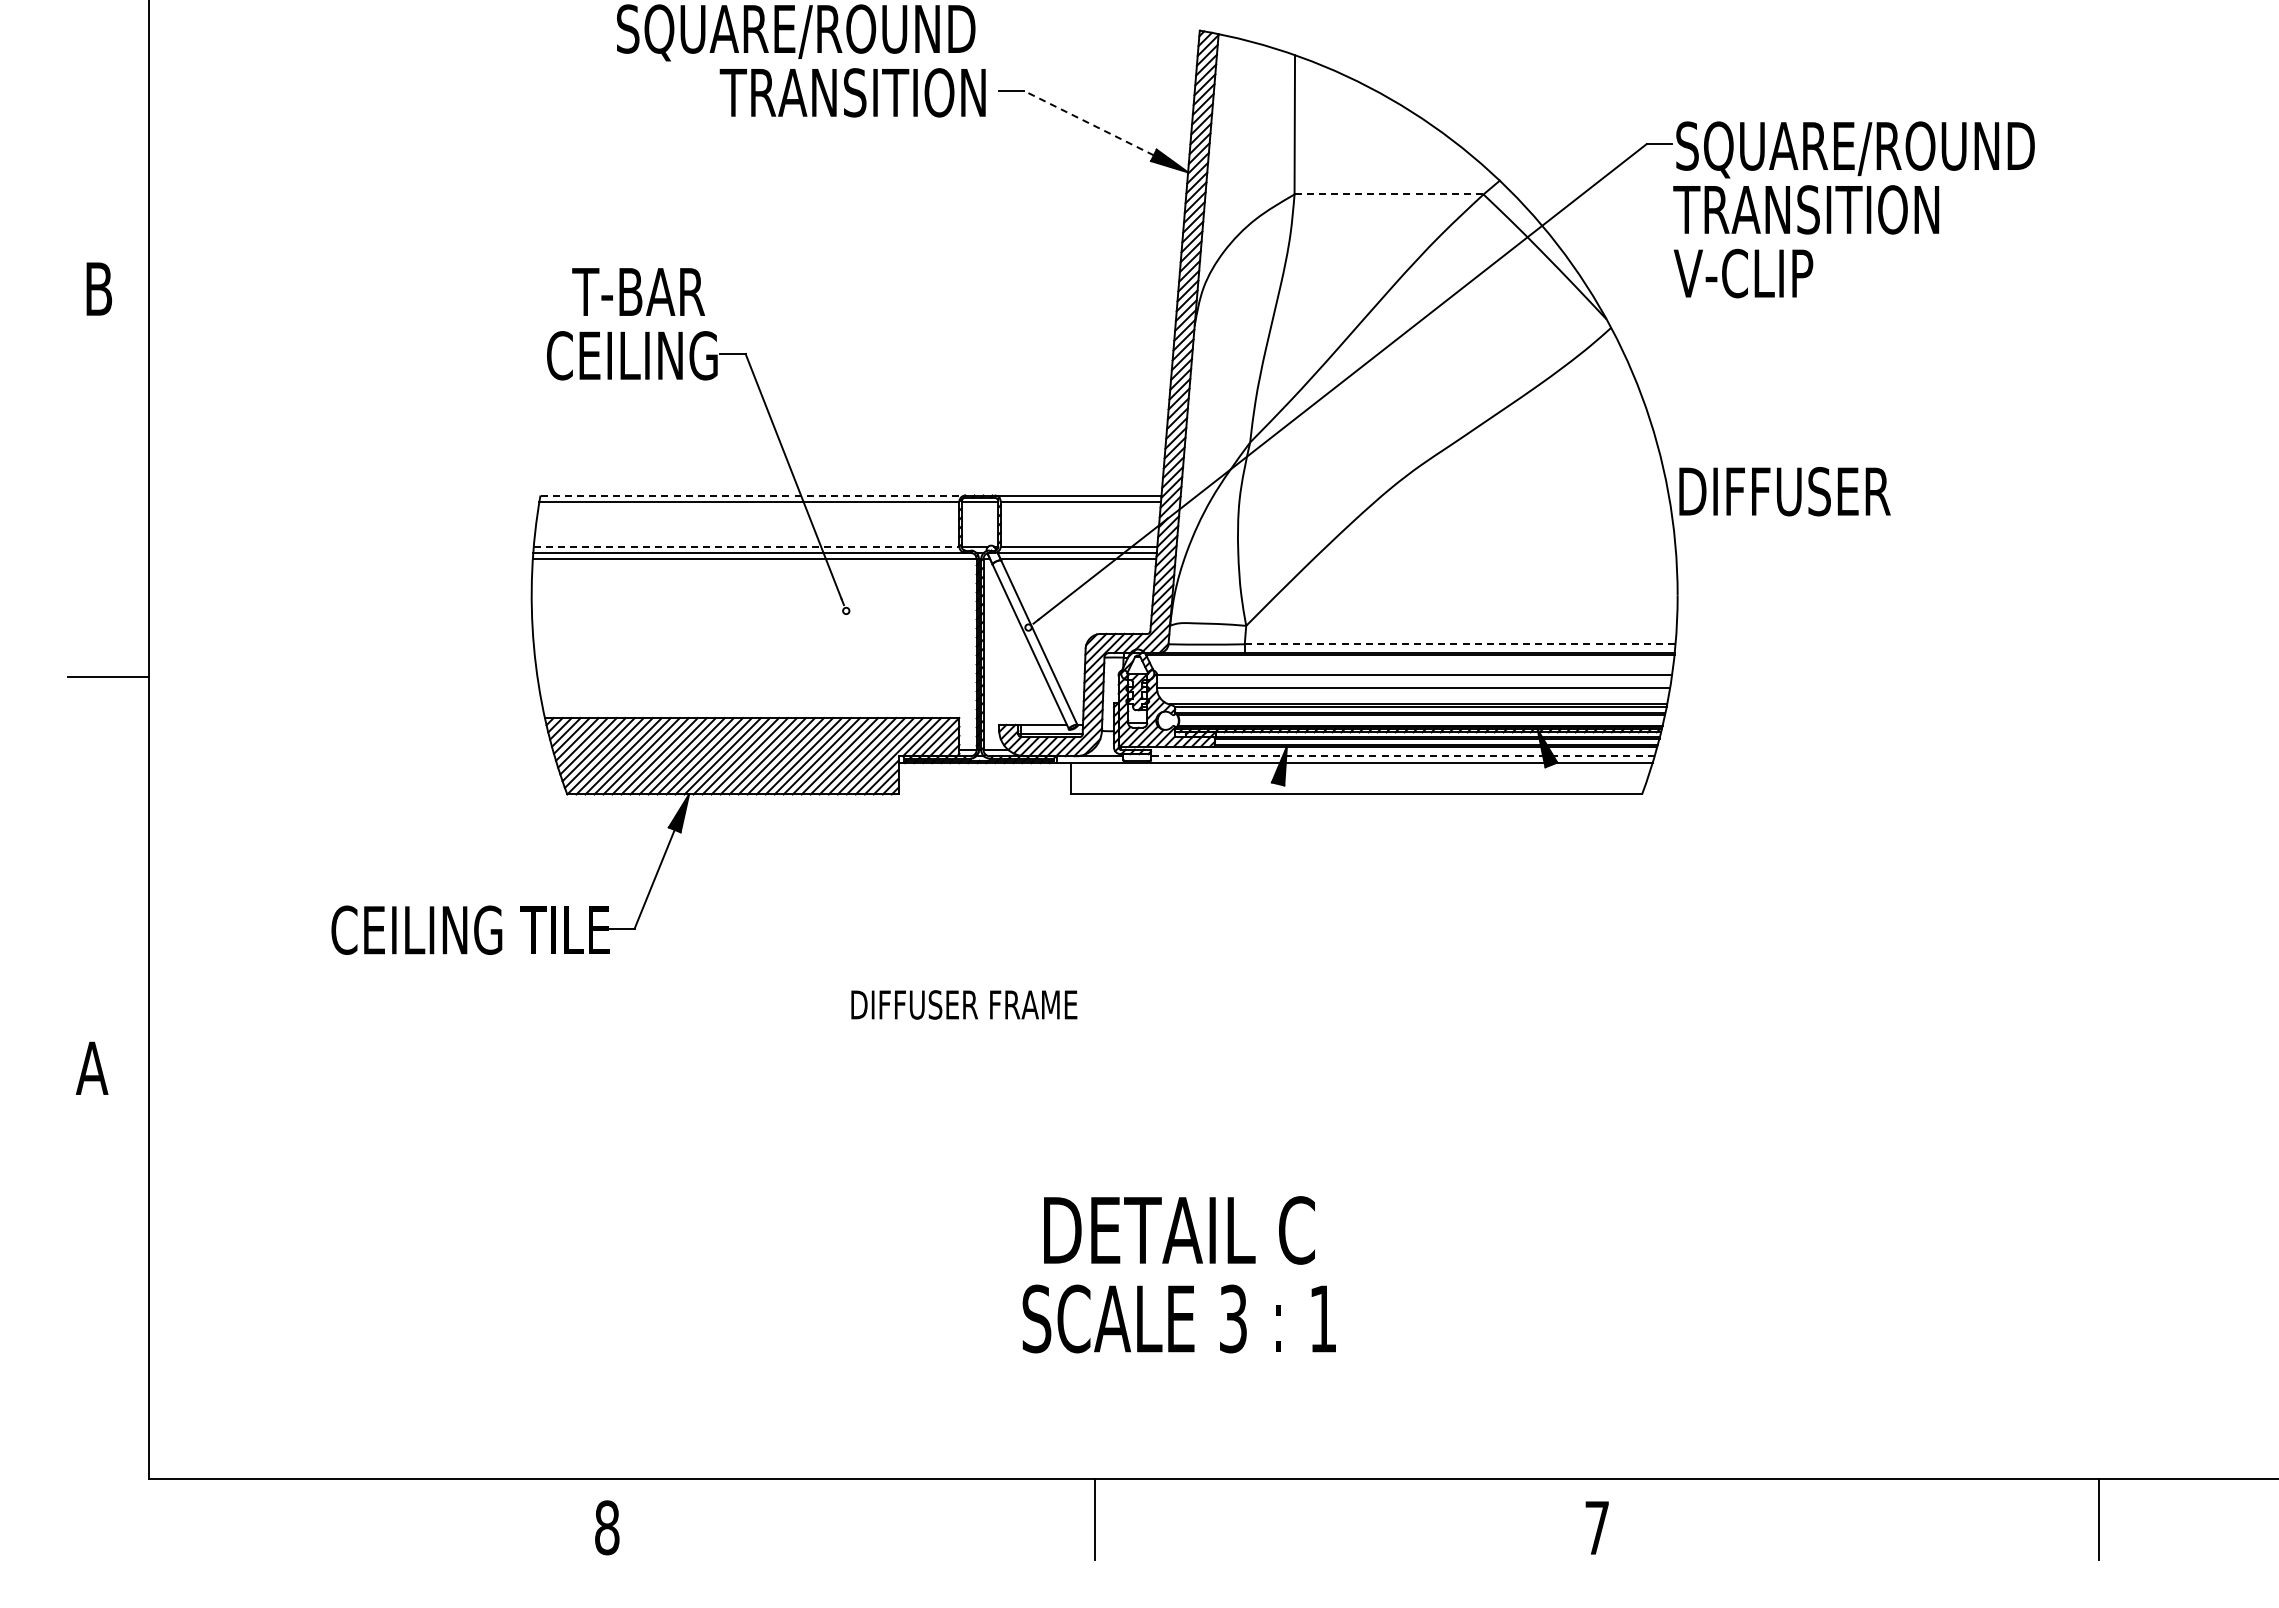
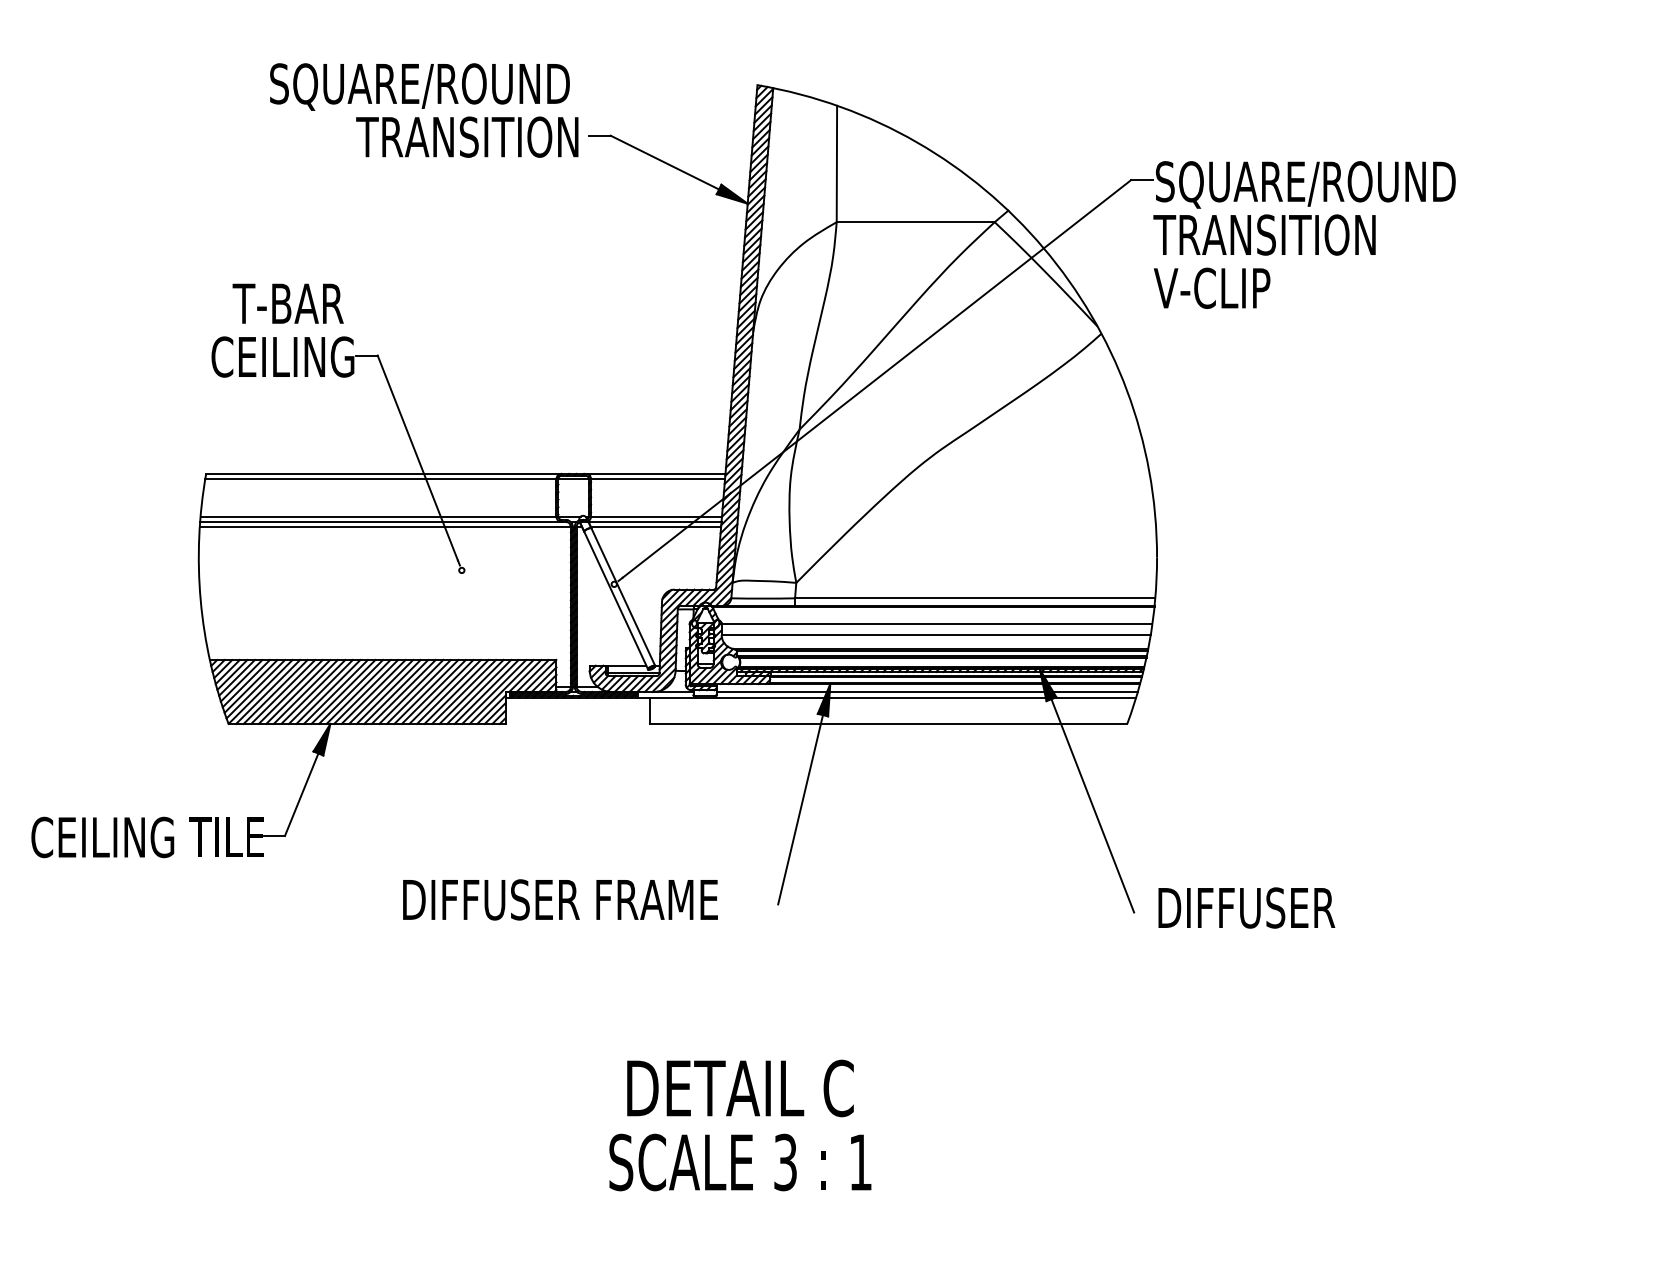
line: (1088, 123) -> (664, 162), dashed -> solid
line: (1389, 194) -> (916, 222), dashed -> solid
part: (1784, 491) -> (1246, 907), moved
line: (753, 495) -> (384, 473), dashed -> solid
line: (746, 546) -> (378, 516), dashed -> solid
line: (1460, 644) -> (975, 598), dashed -> solid
line: (1402, 756) -> (926, 692), dashed -> solid
line: (1600, 892) -> (1092, 805), added
line: (1251, 896) -> (800, 809), added
part: (964, 1004) -> (560, 899), size x1.67

